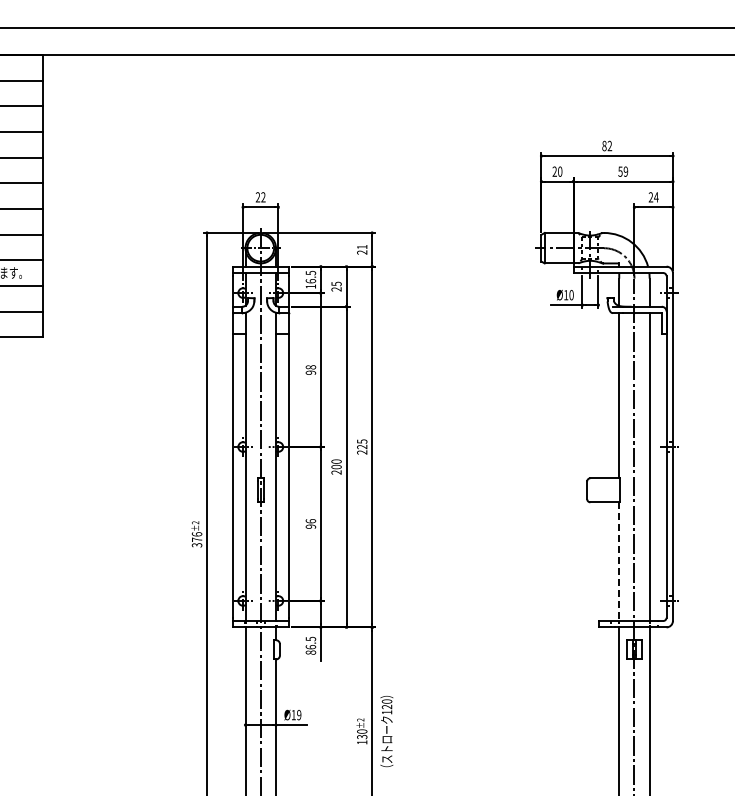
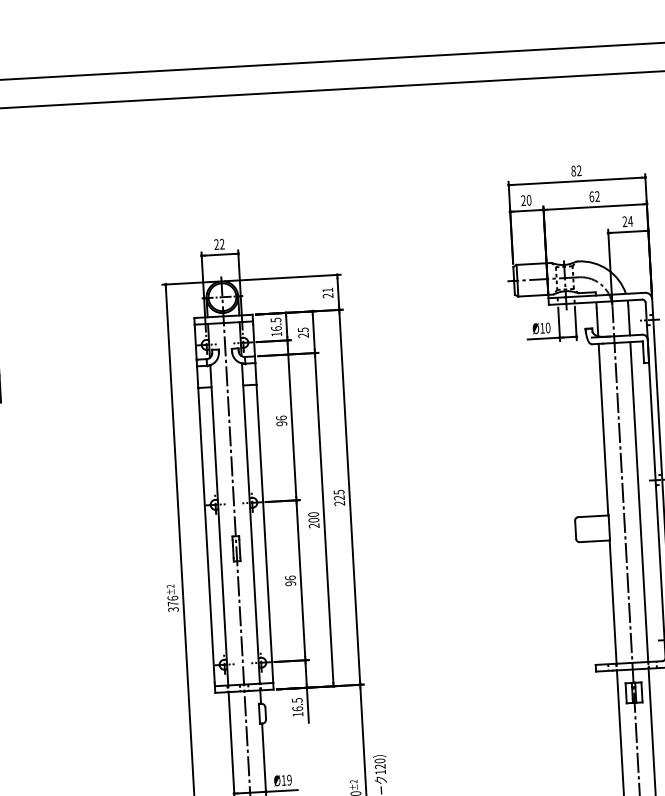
text: (623, 171) -> (594, 196), 59 -> 62
text: (310, 367) -> (281, 418), 98 -> 96
line: (619, 562) -> (613, 602), dashed -> solid
text: (310, 652) -> (297, 714), 86.5 -> 16.5

